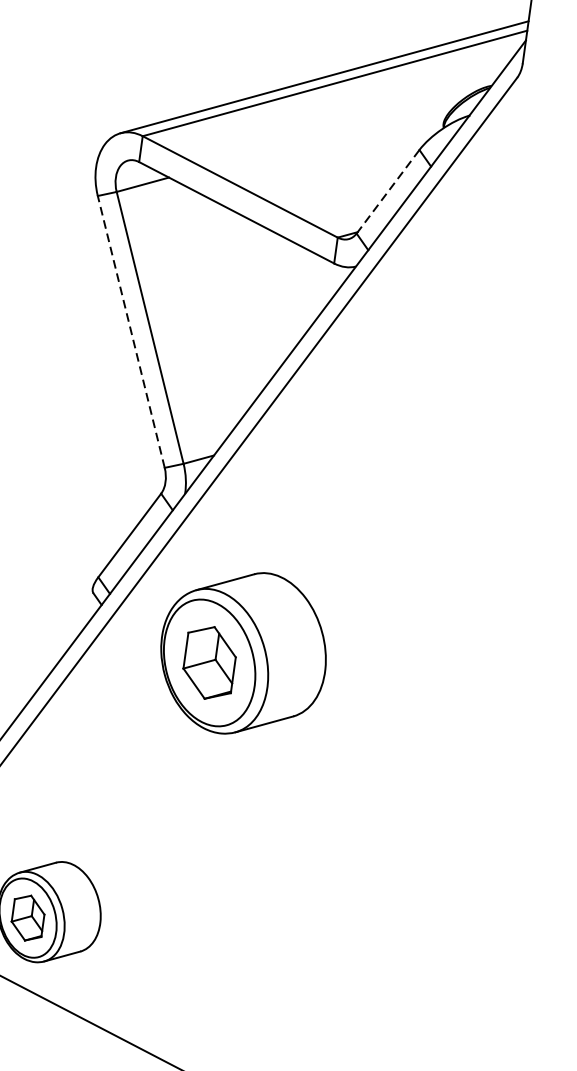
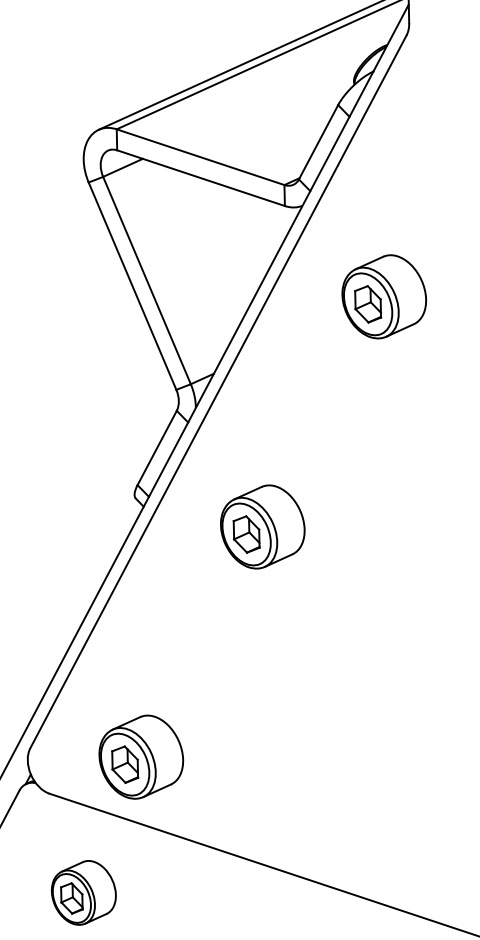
line: (388, 190) -> (318, 141), dashed -> solid
line: (131, 332) -> (132, 286), dashed -> solid
part: (437, 393) -> (383, 296), added
part: (243, 652) -> (262, 526), size x0.62

